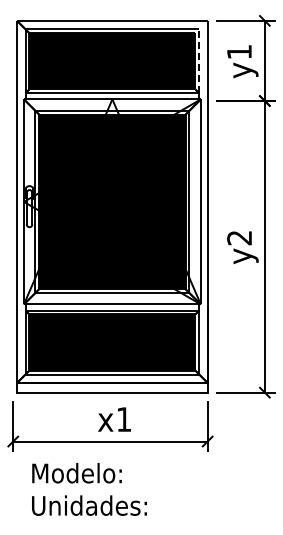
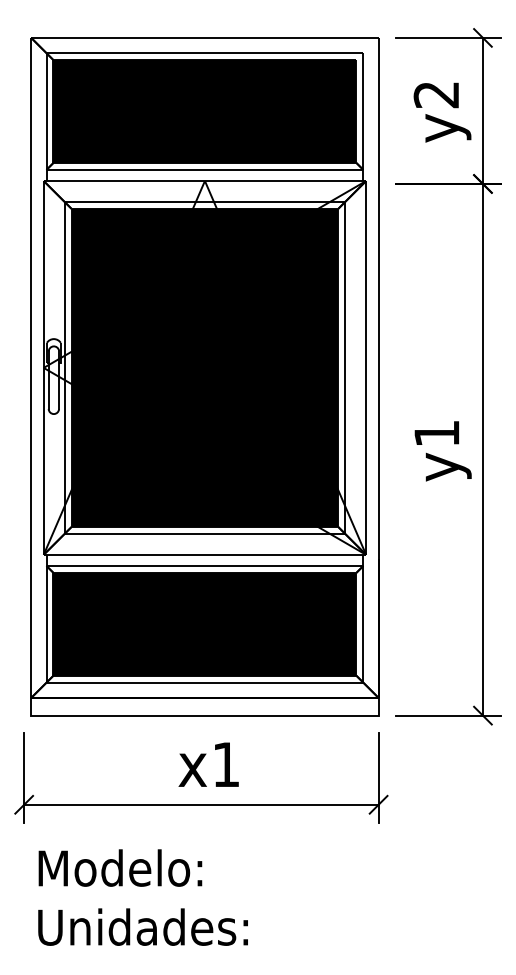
text: (239, 52) -> (436, 95), y1 -> y2
line: (199, 60) -> (363, 110), dashed -> solid
text: (239, 238) -> (436, 434), y2 -> y1
text: (89, 489) -> (143, 897), moved

